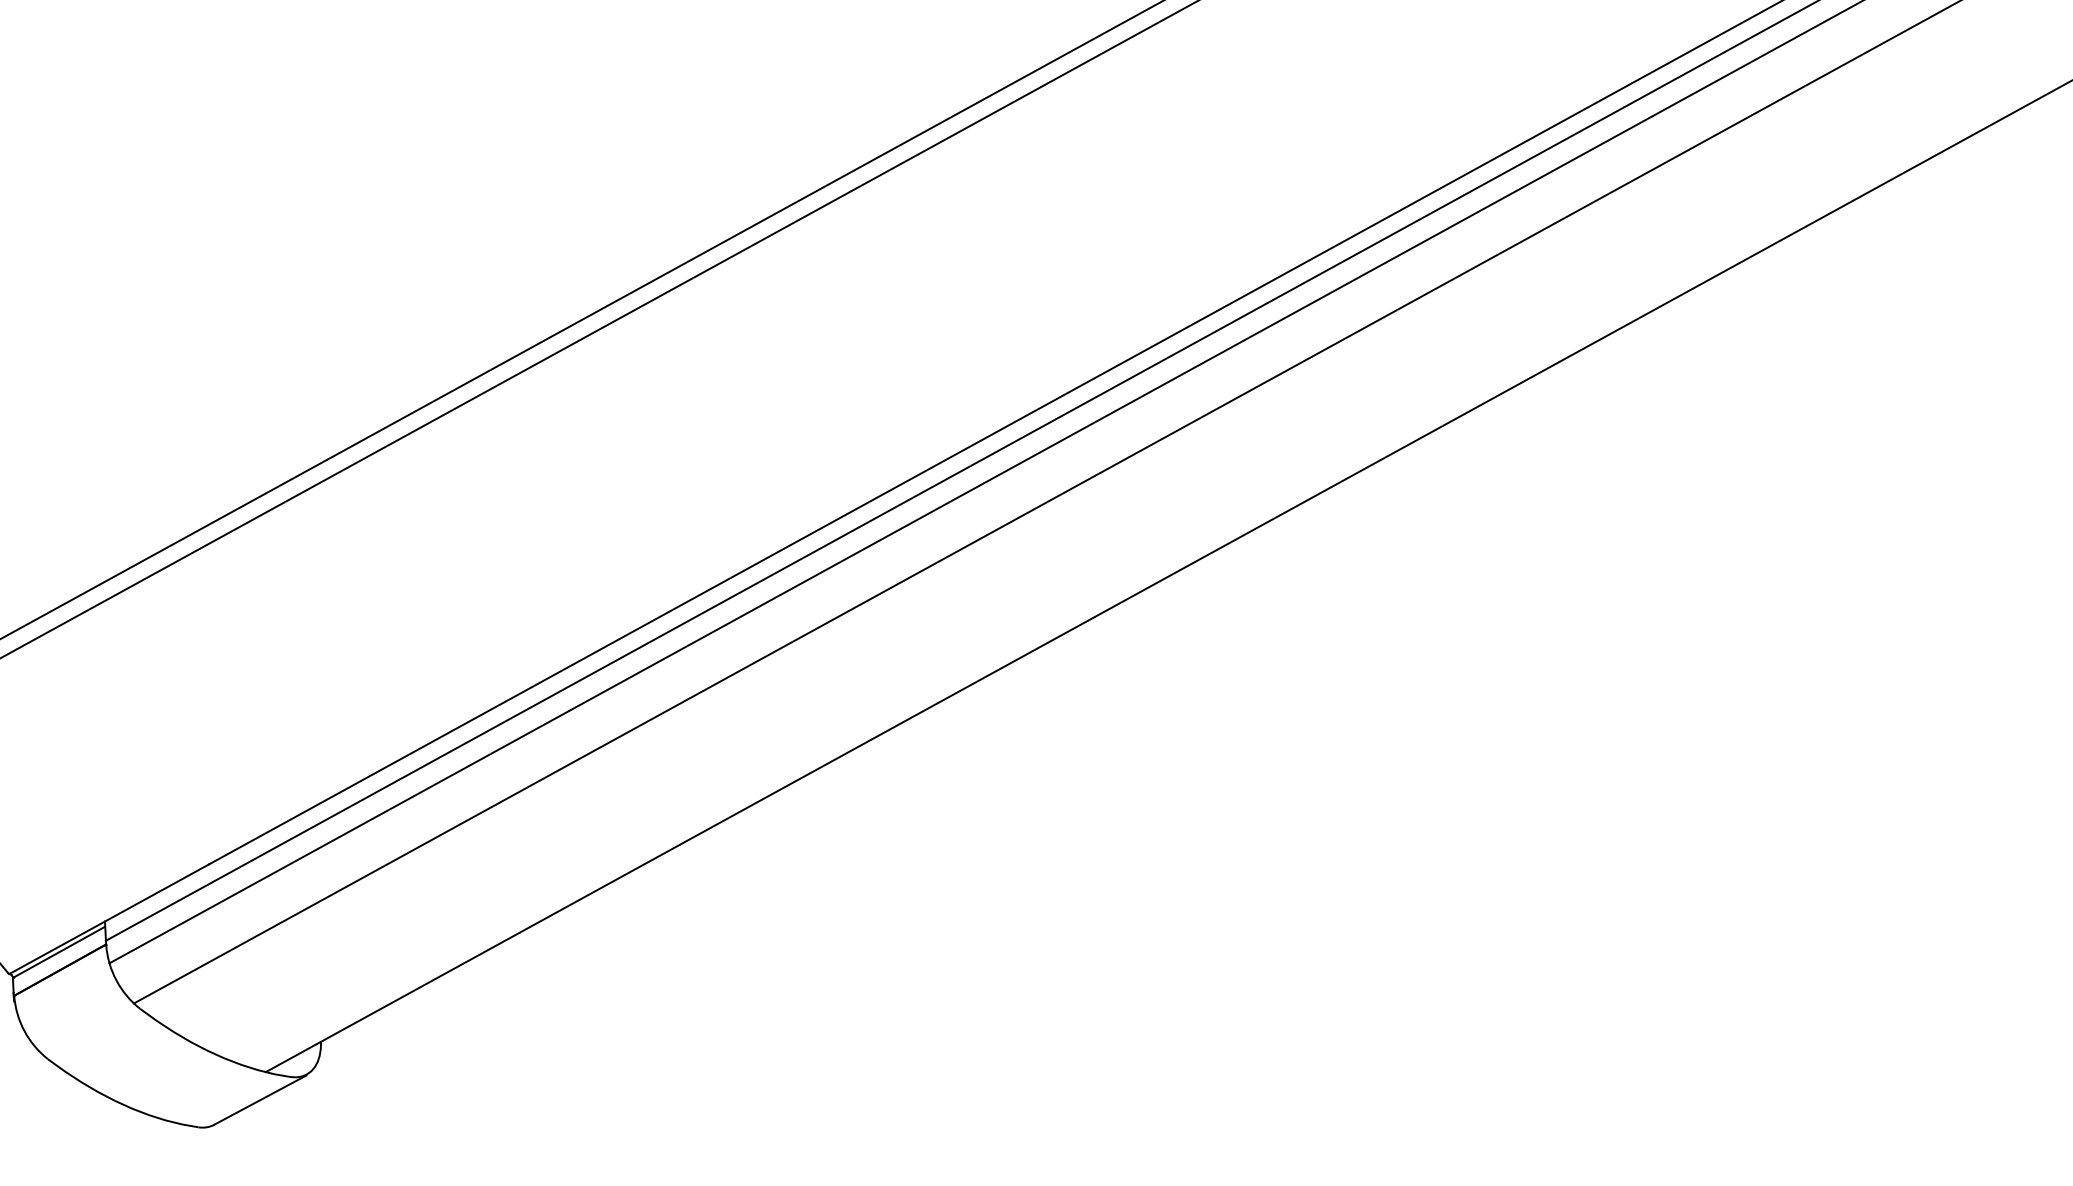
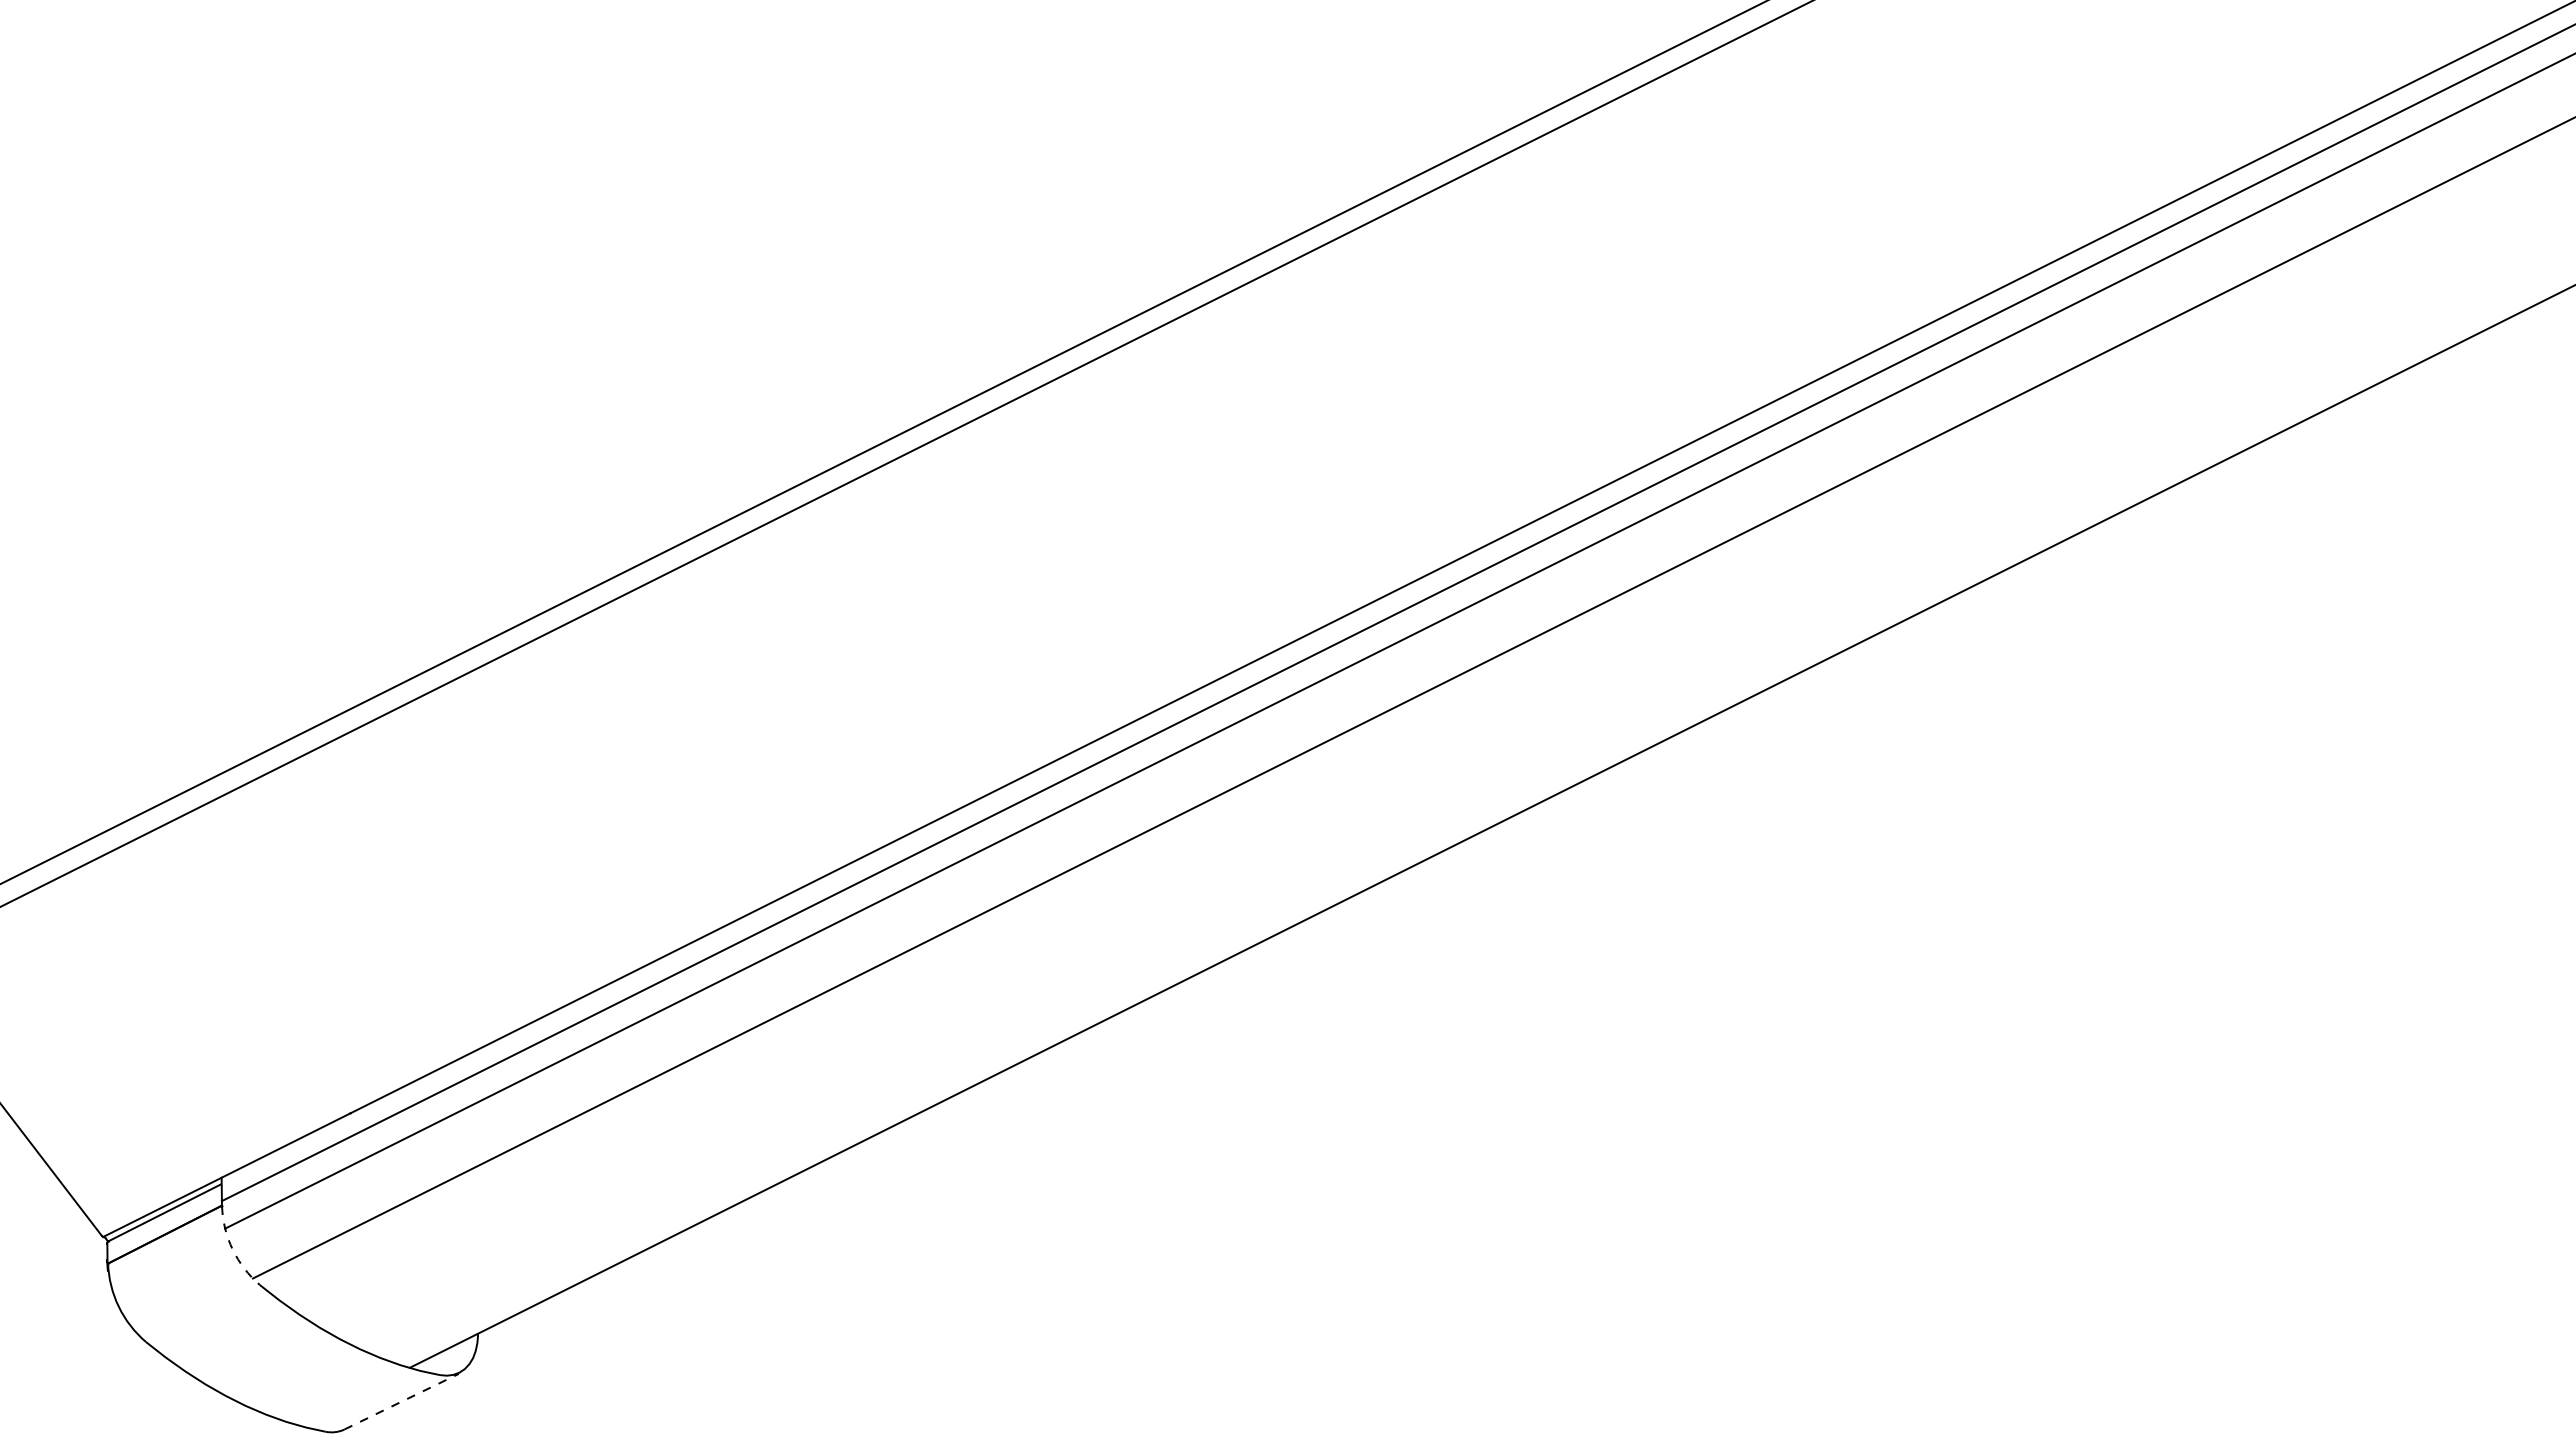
arc: (116, 980) -> (232, 1249), solid -> dashed
line: (260, 1100) -> (401, 1401), solid -> dashed

